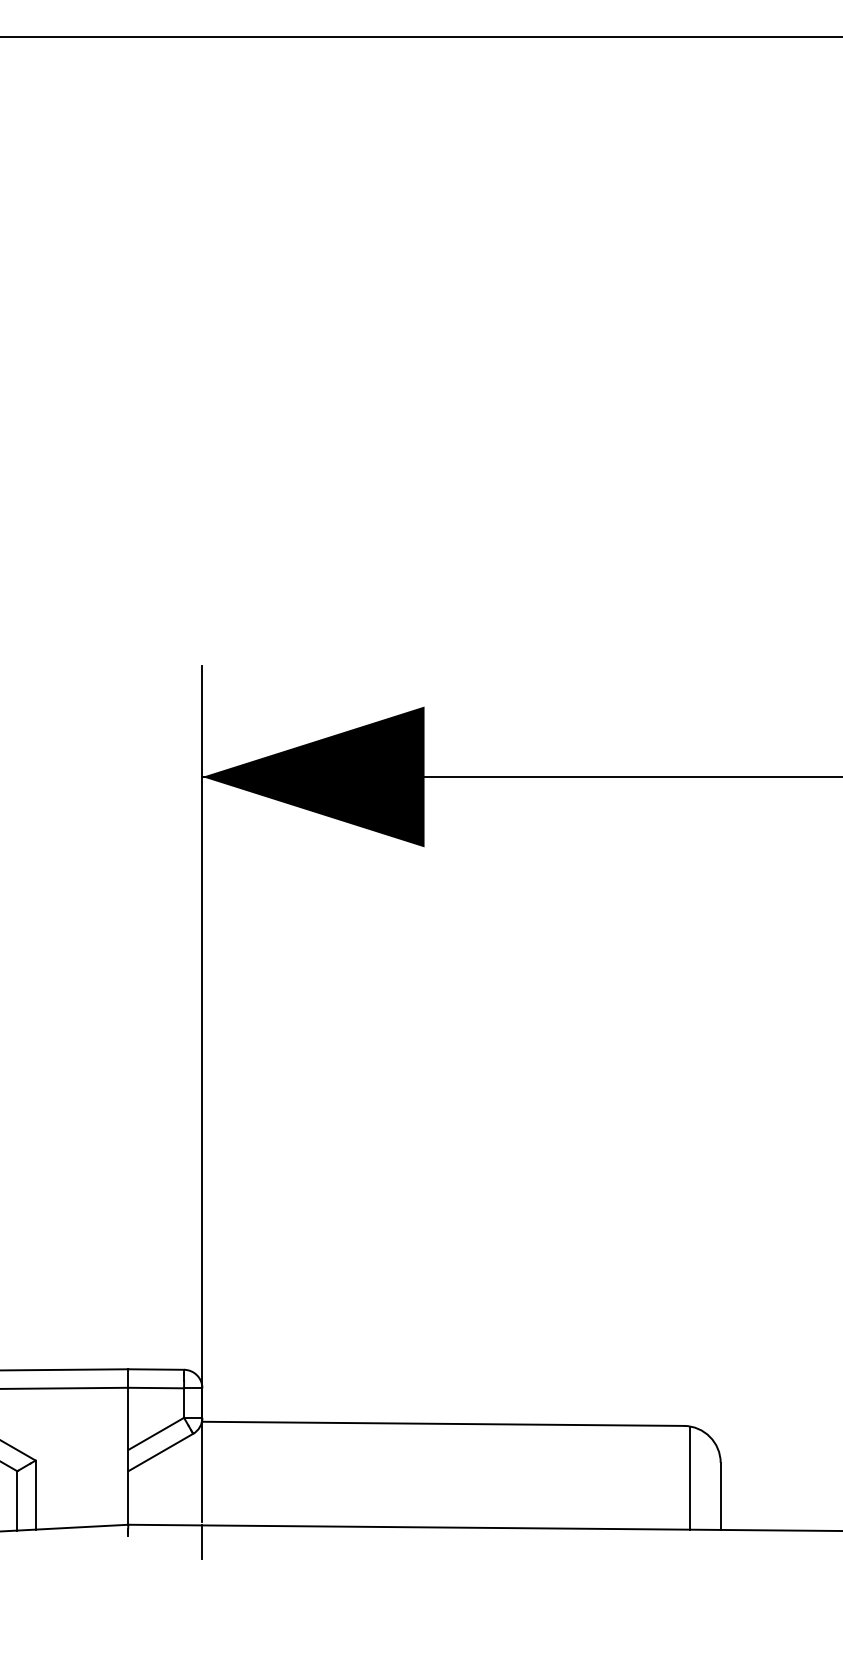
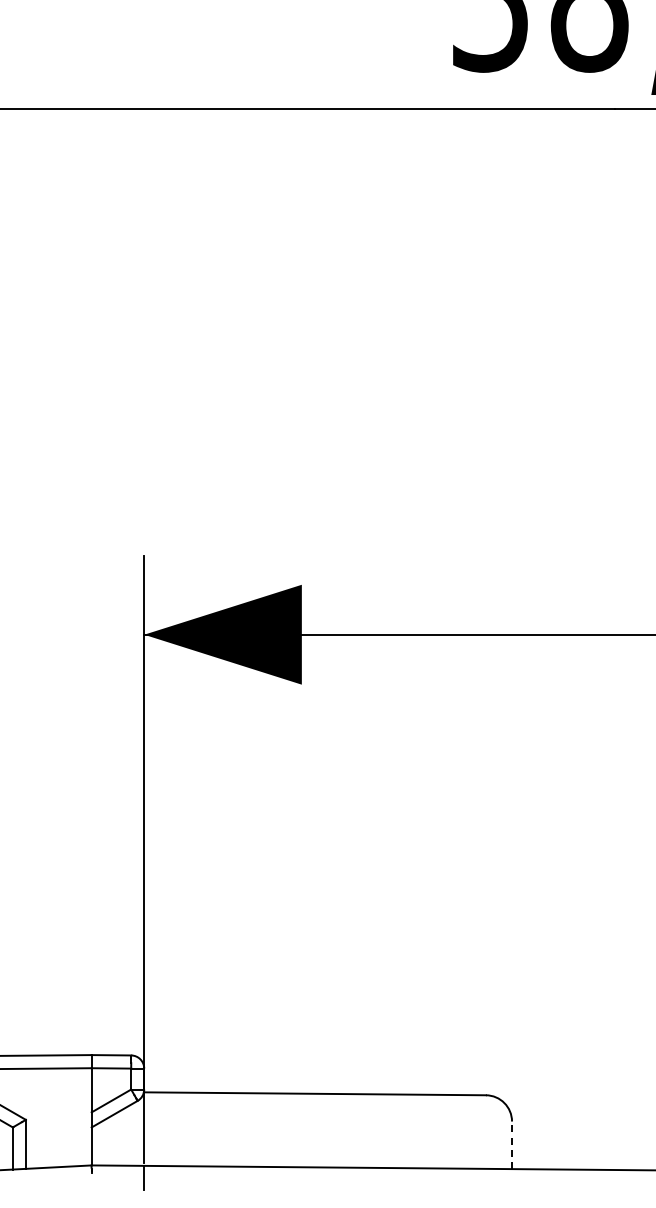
line: (690, 1476) -> (490, 1131), removed
line: (721, 1496) -> (512, 1145), solid -> dashed

